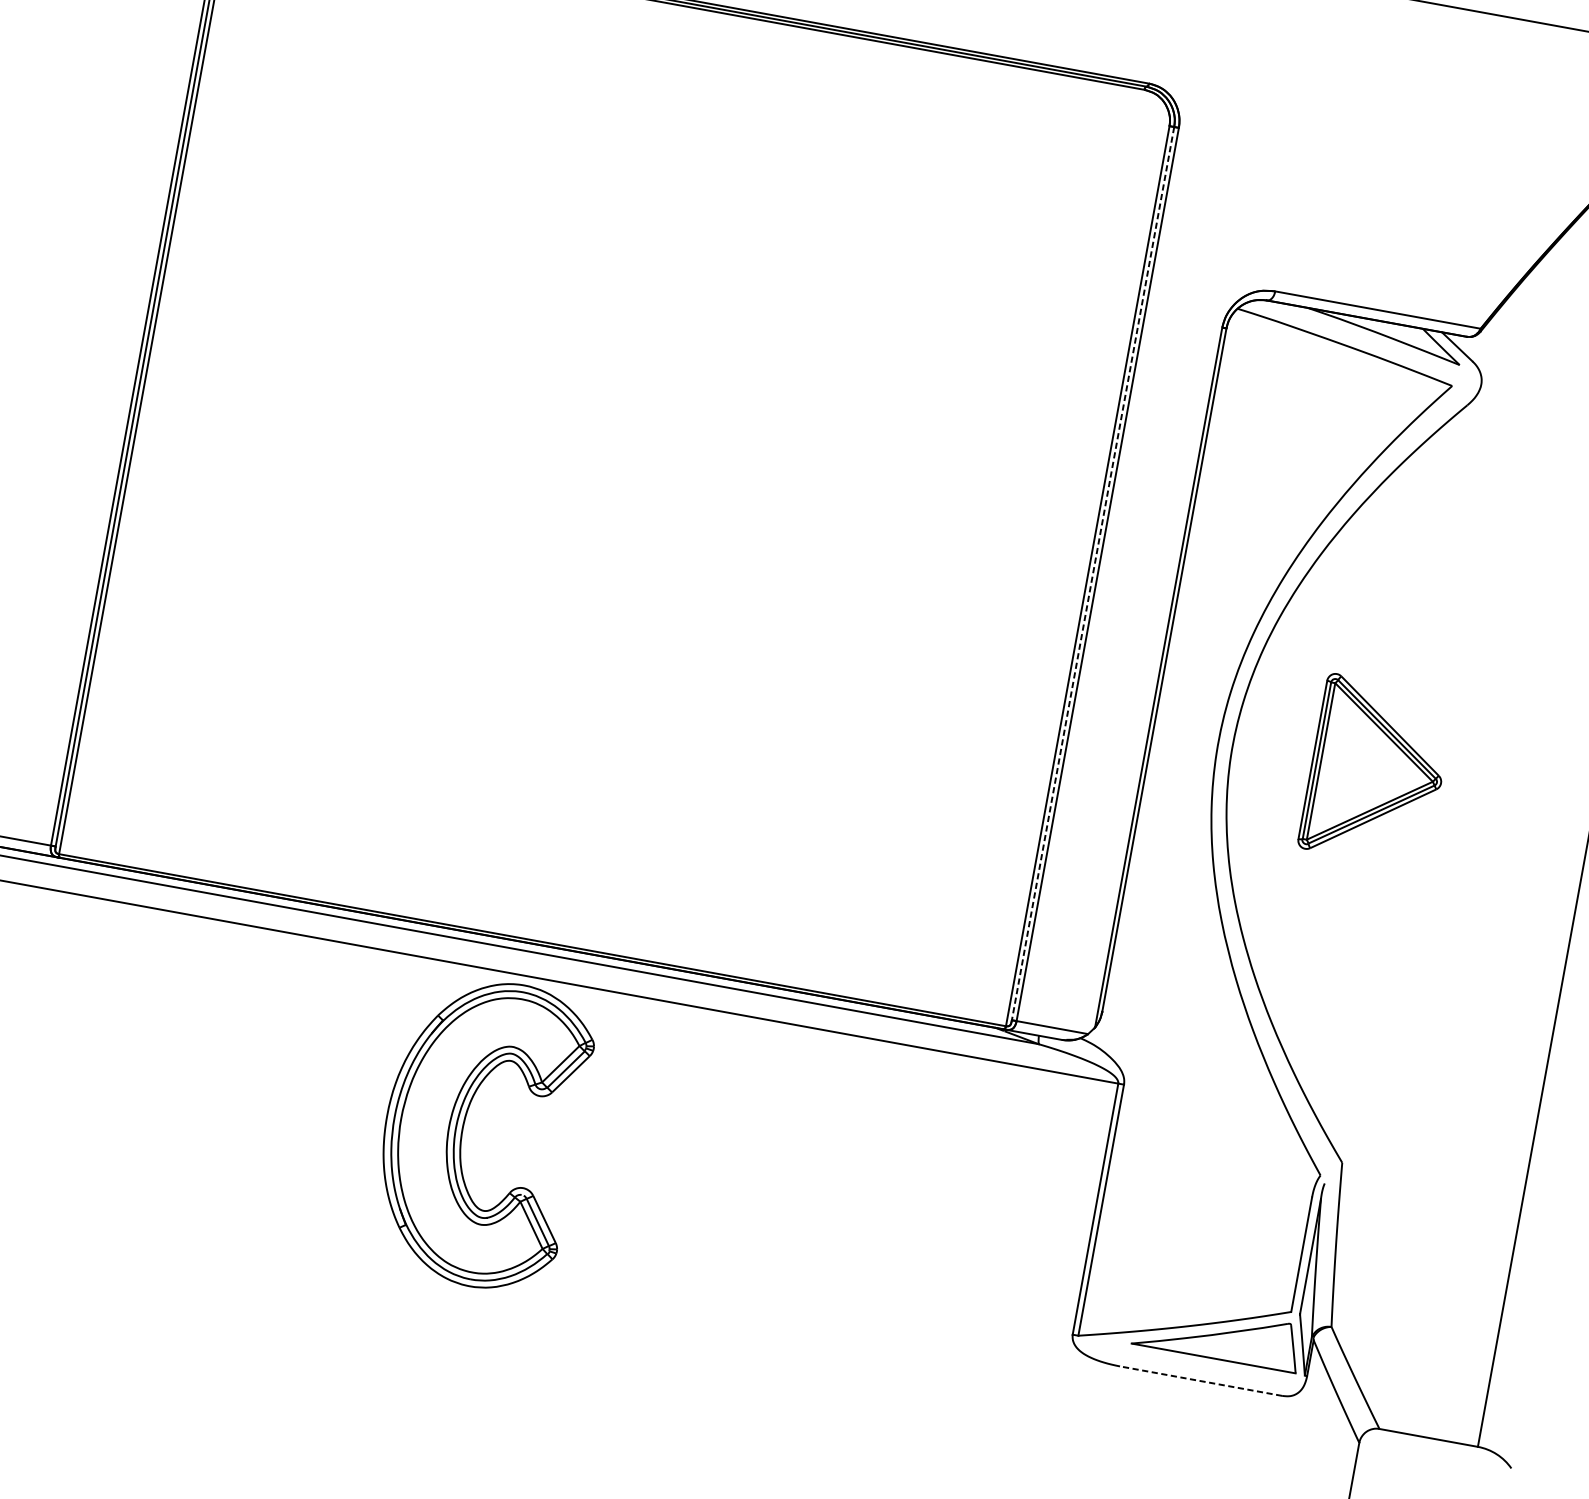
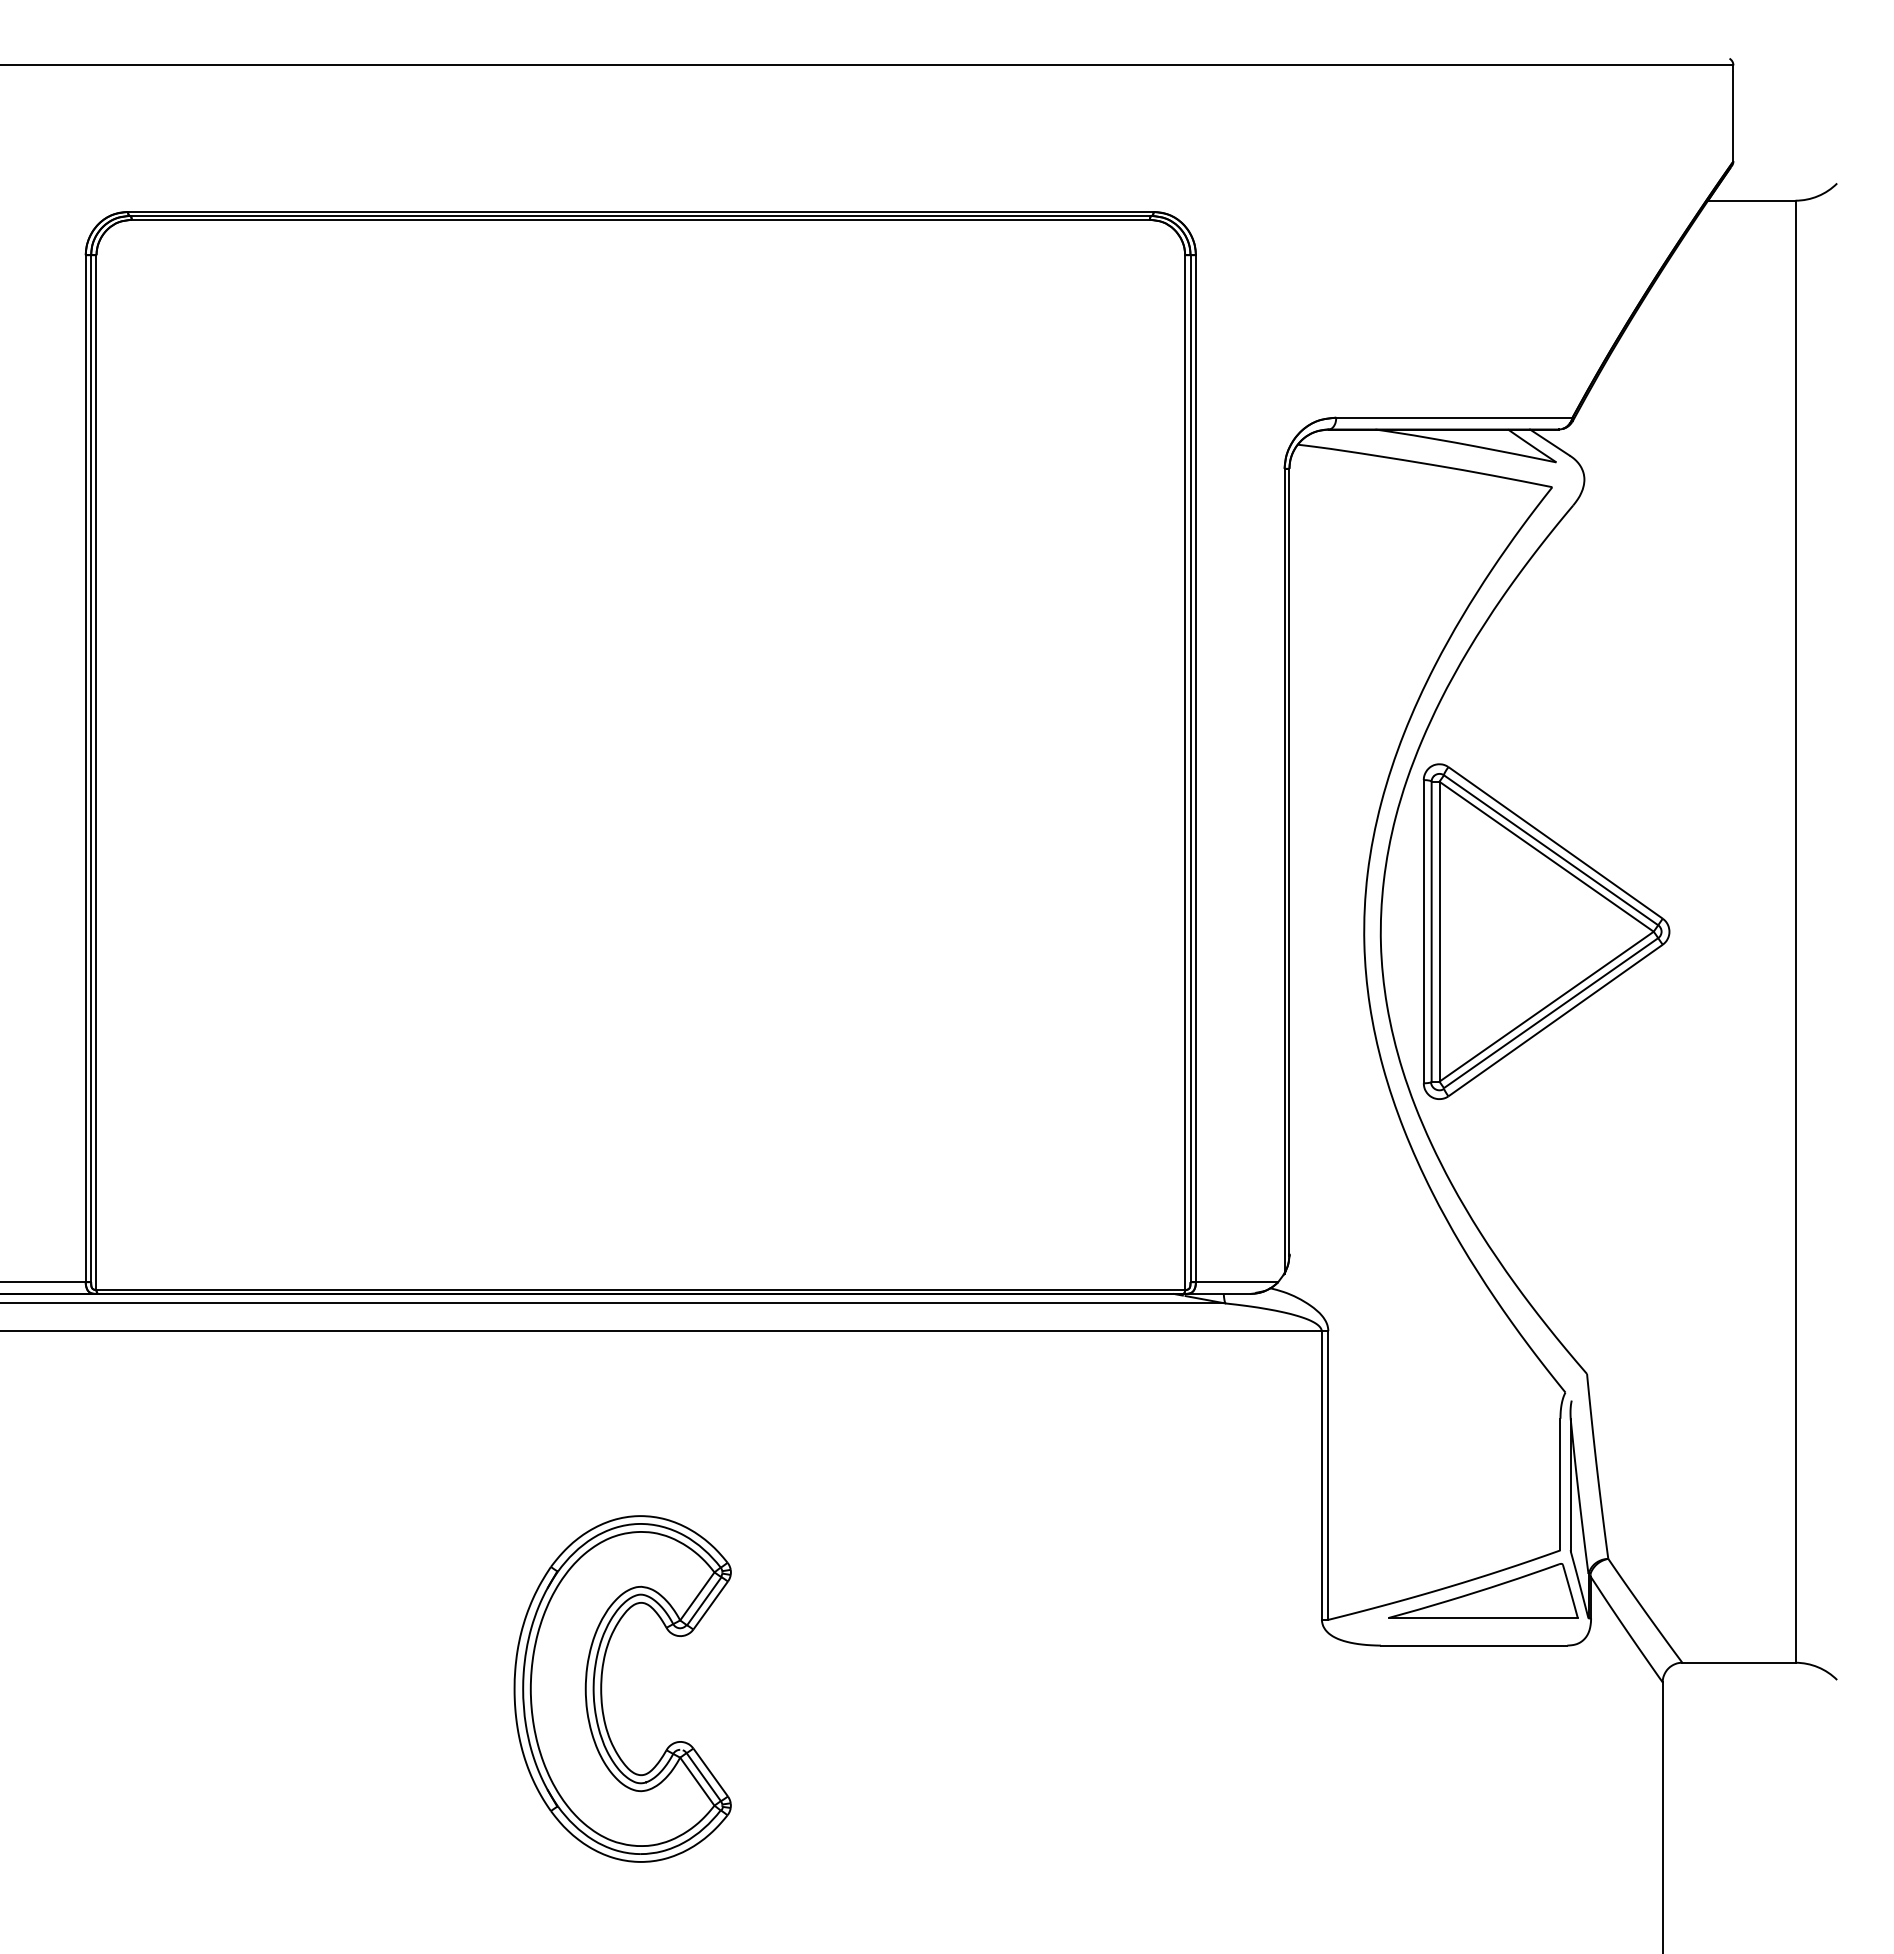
line: (1092, 574) -> (1190, 769), dashed -> solid
part: (1376, 771) -> (1546, 931), size x1.67
part: (463, 1129) -> (602, 1688), moved
line: (1200, 1380) -> (1473, 1645), dashed -> solid

